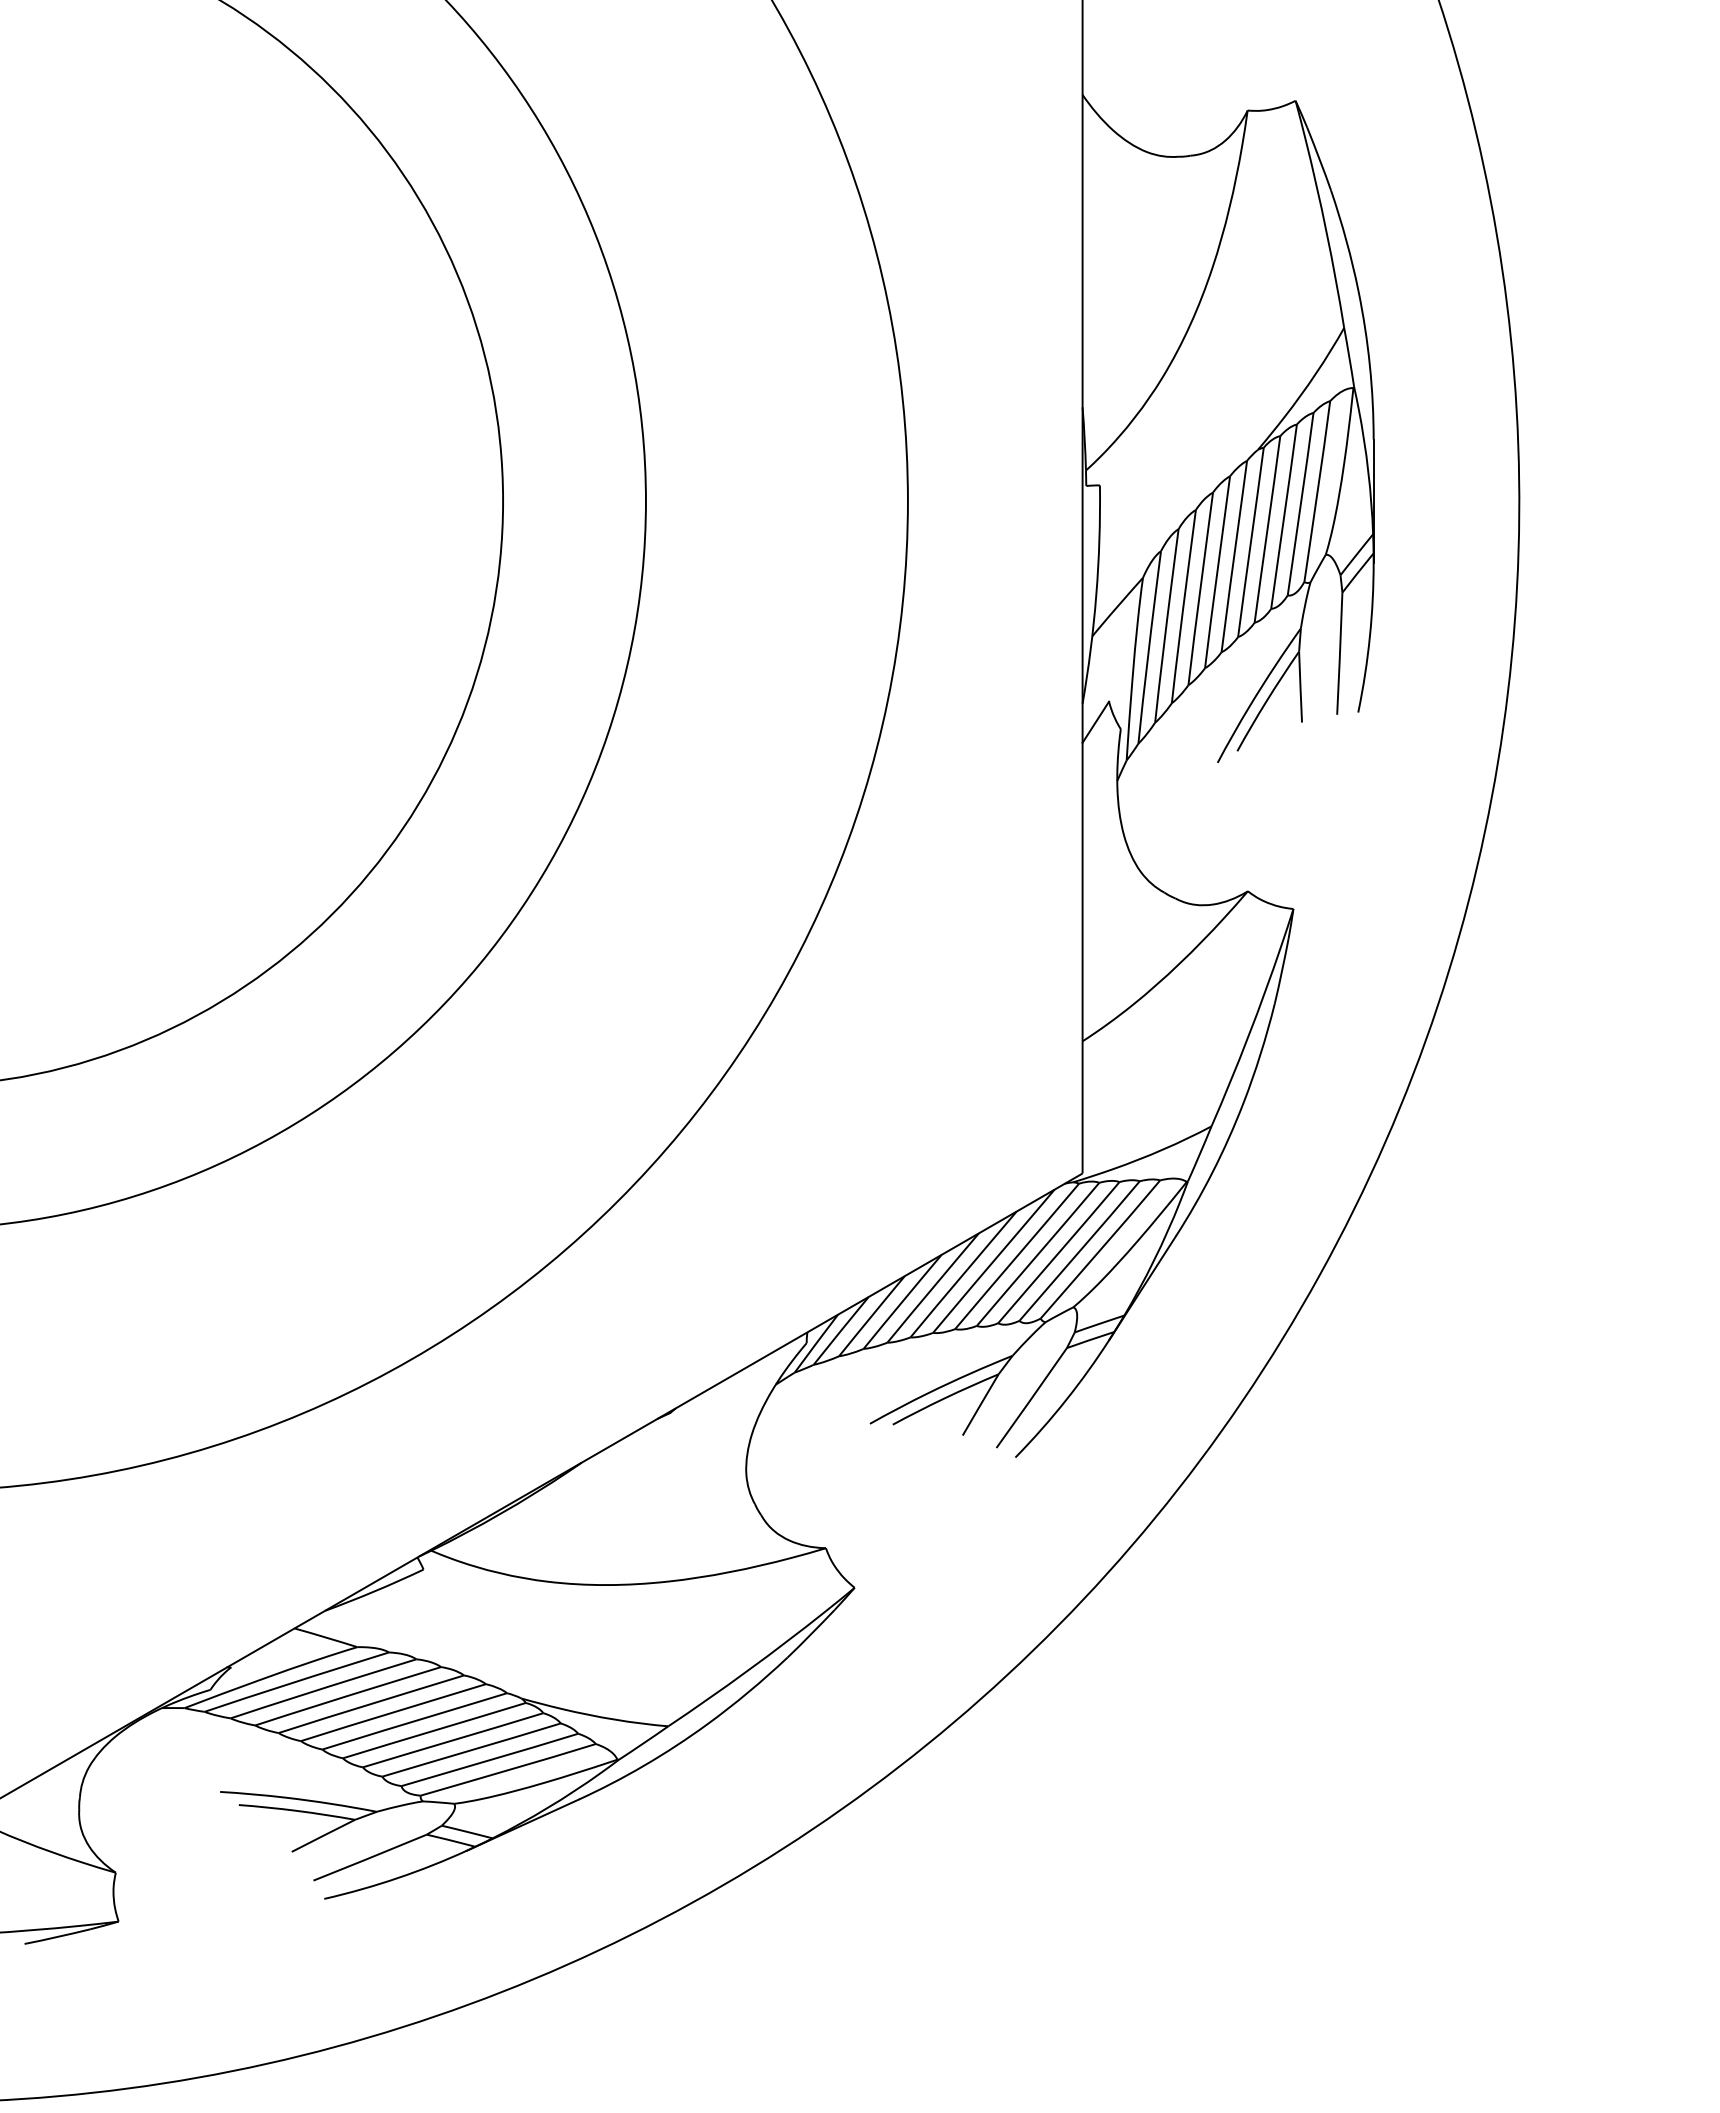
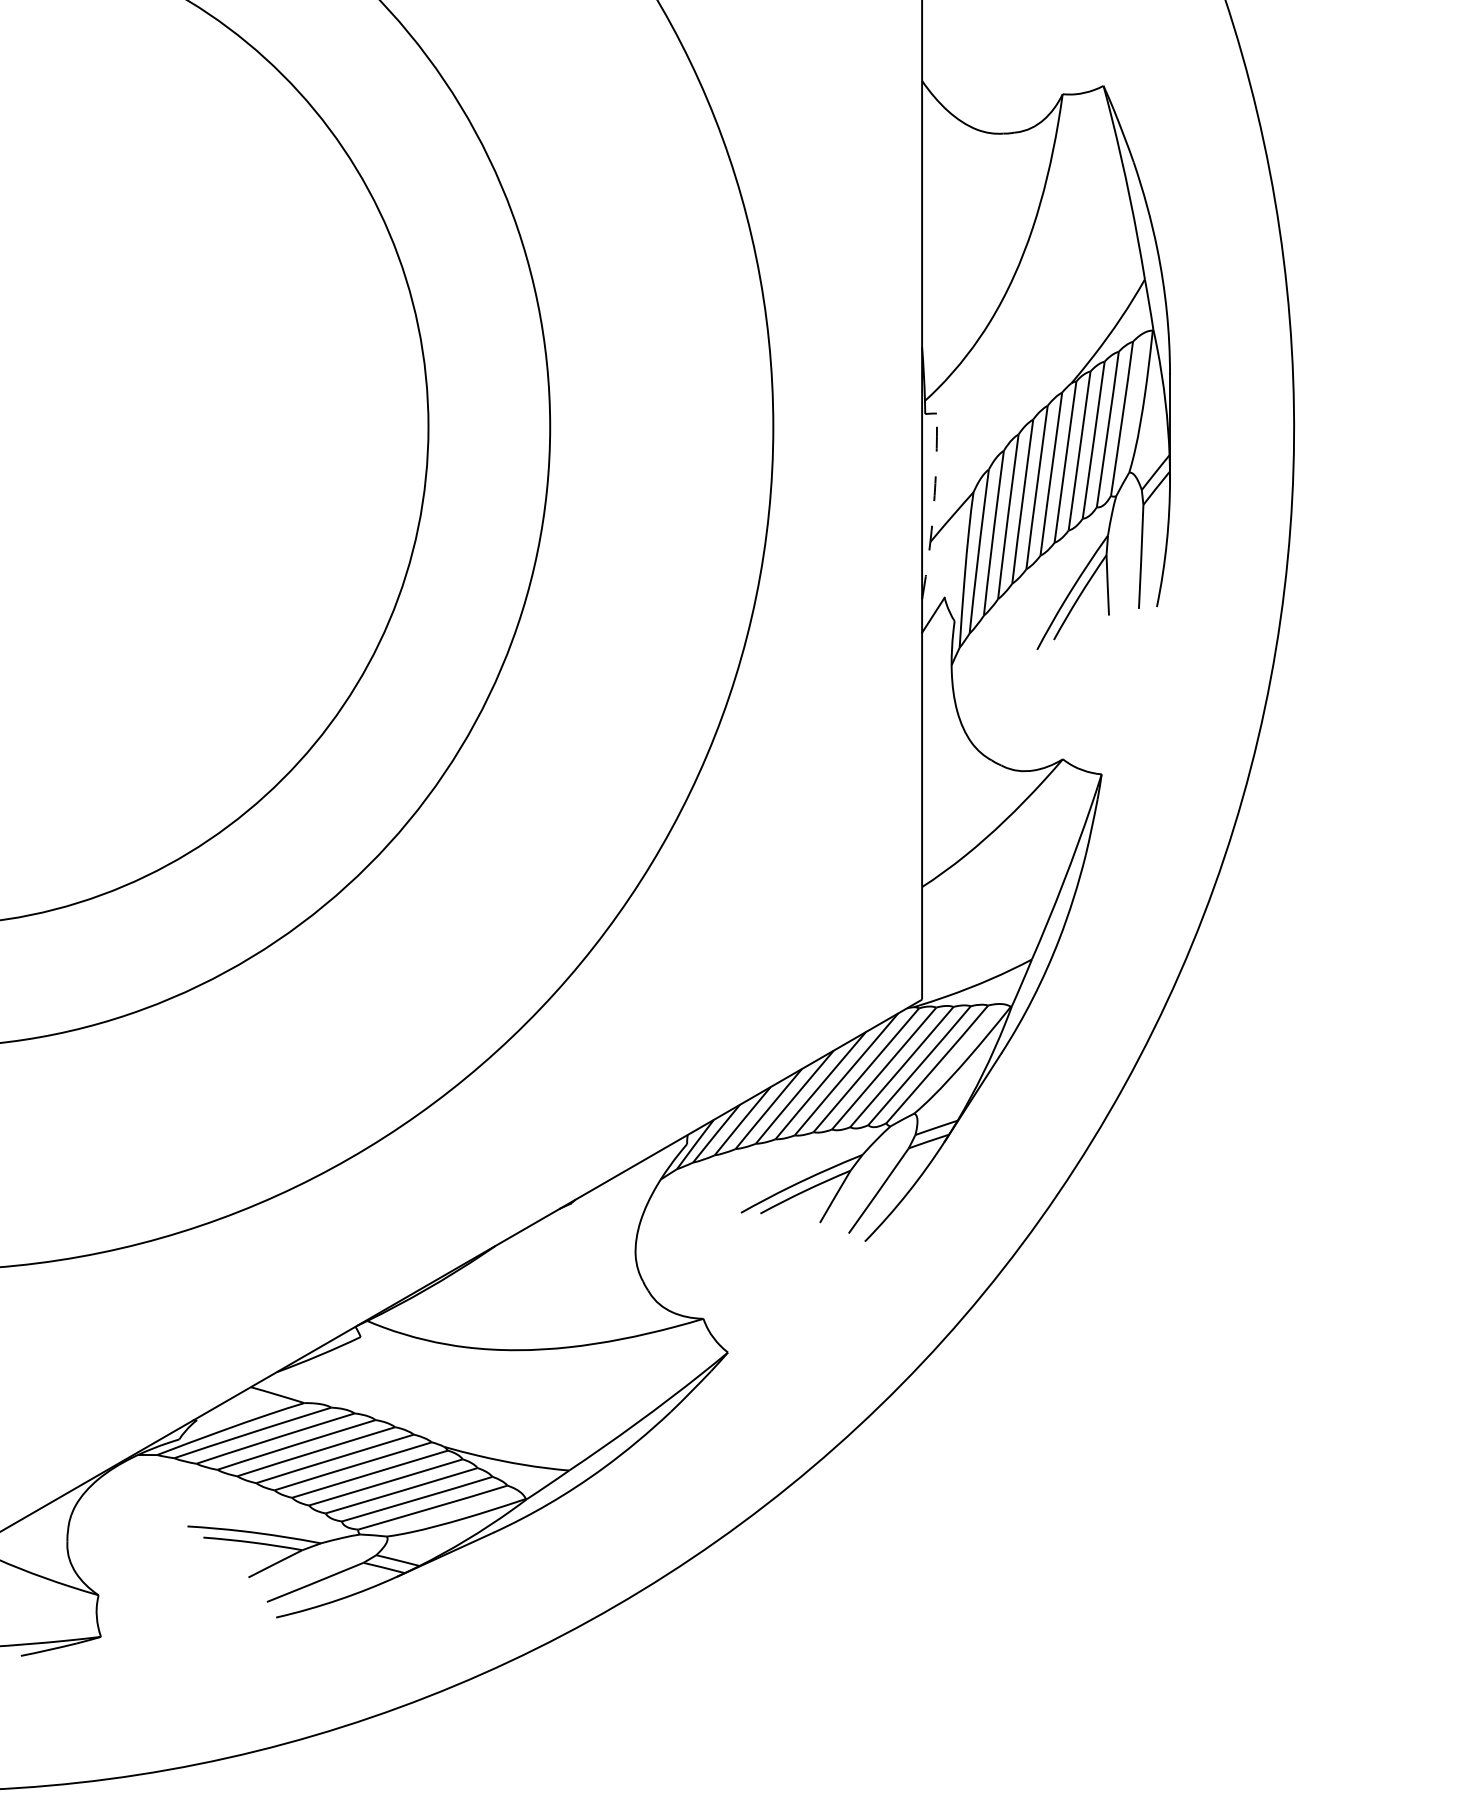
arc: (1096, 594) -> (933, 506), solid -> dashed

